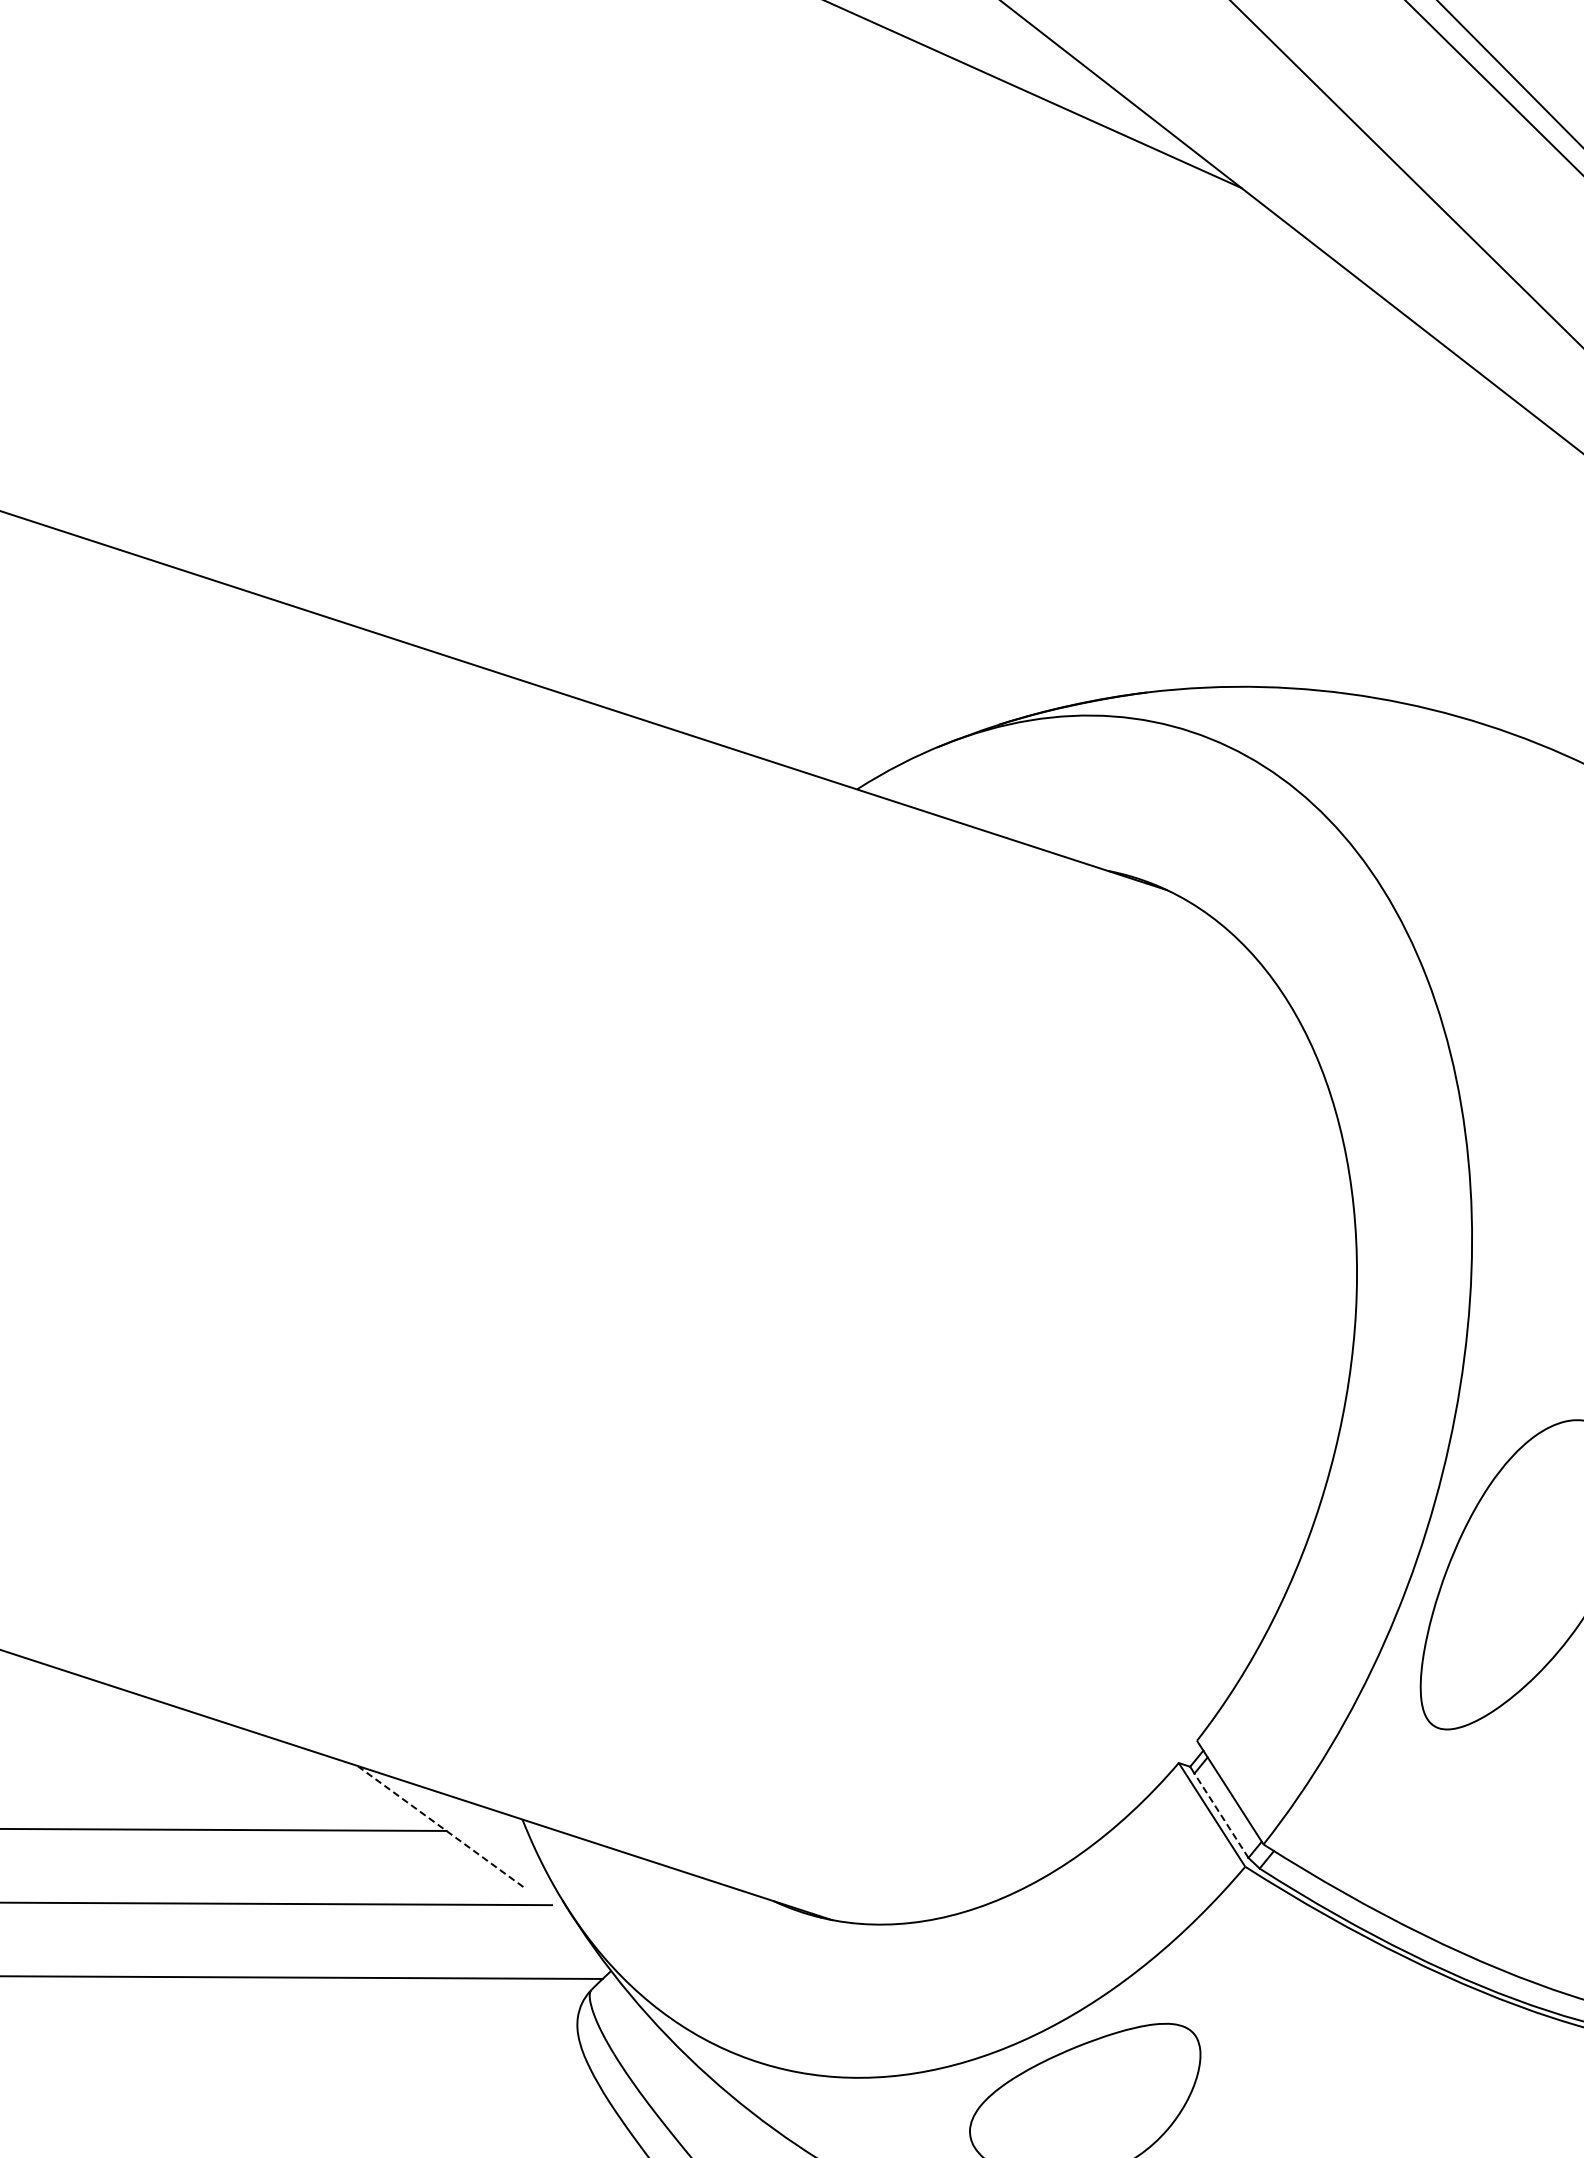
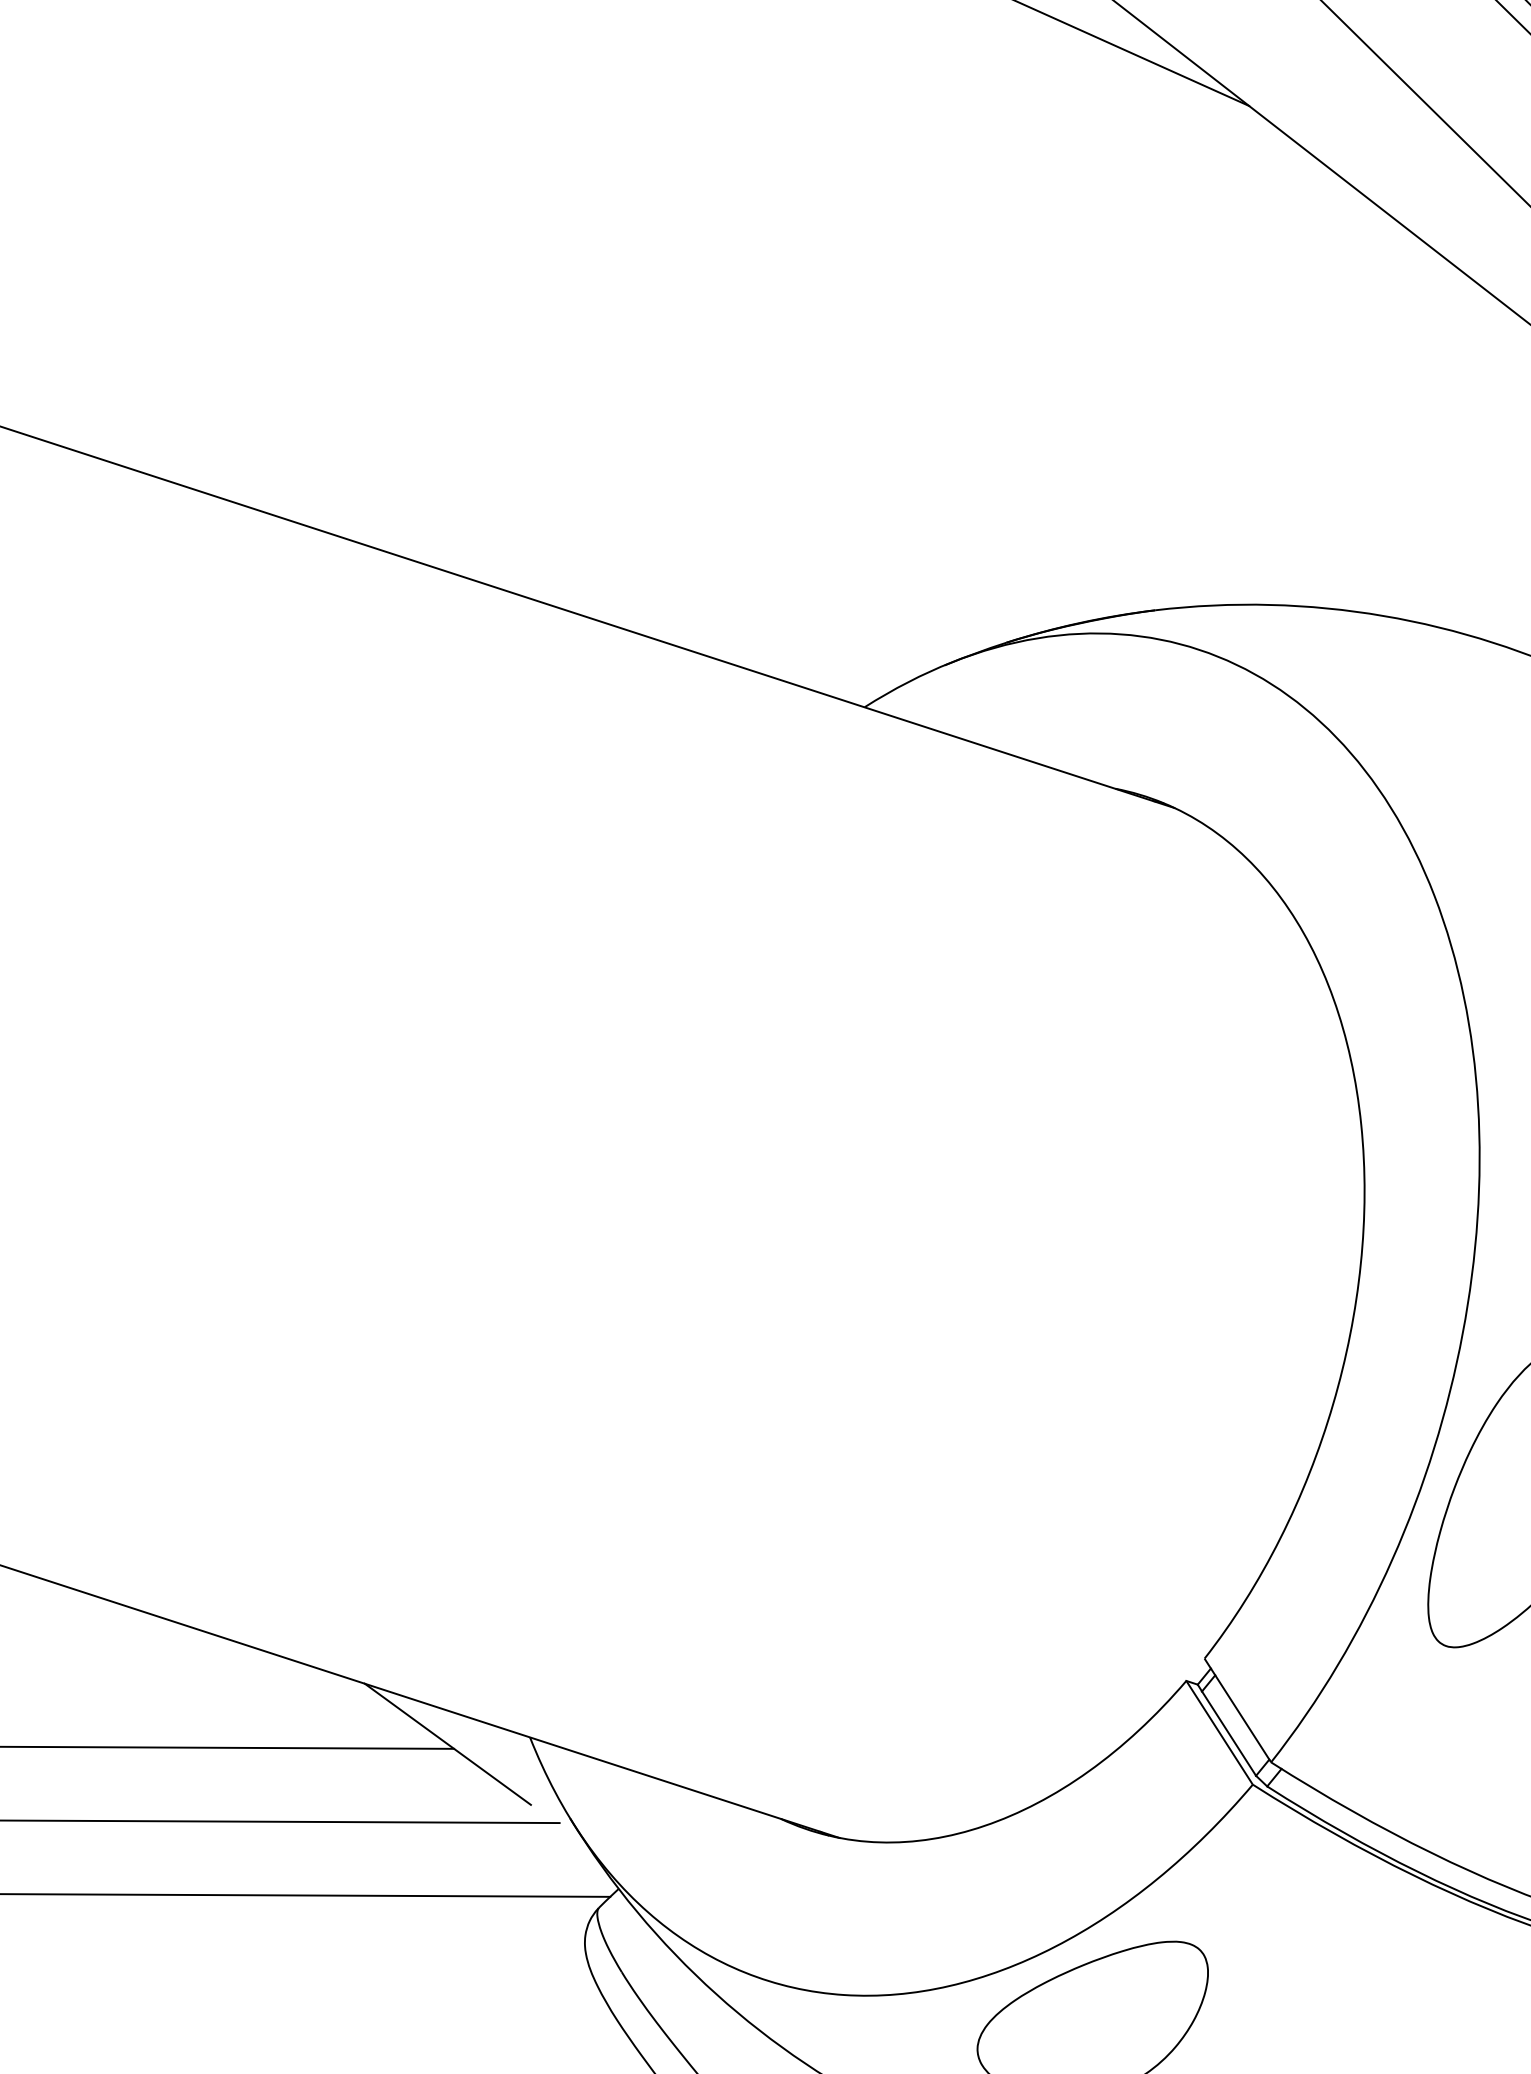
line: (1221, 1815) -> (1229, 1733), dashed -> solid
line: (440, 1826) -> (448, 1744), dashed -> solid

